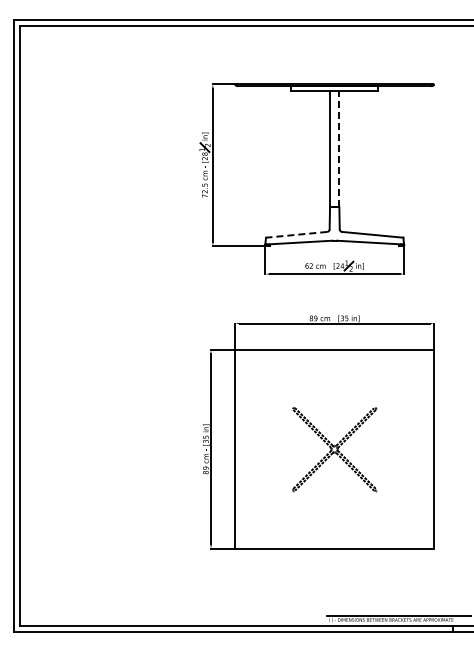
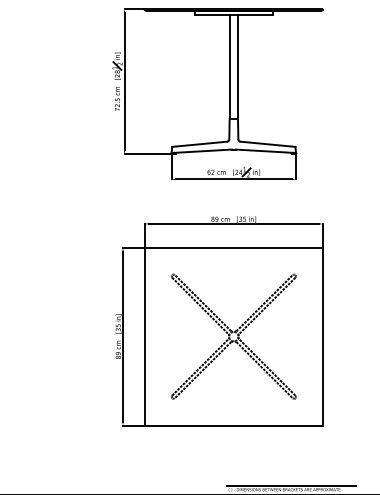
line: (339, 148) -> (238, 66), dashed -> solid
line: (296, 234) -> (199, 144), dashed -> solid
part: (334, 449) -> (233, 336), size x1.67

